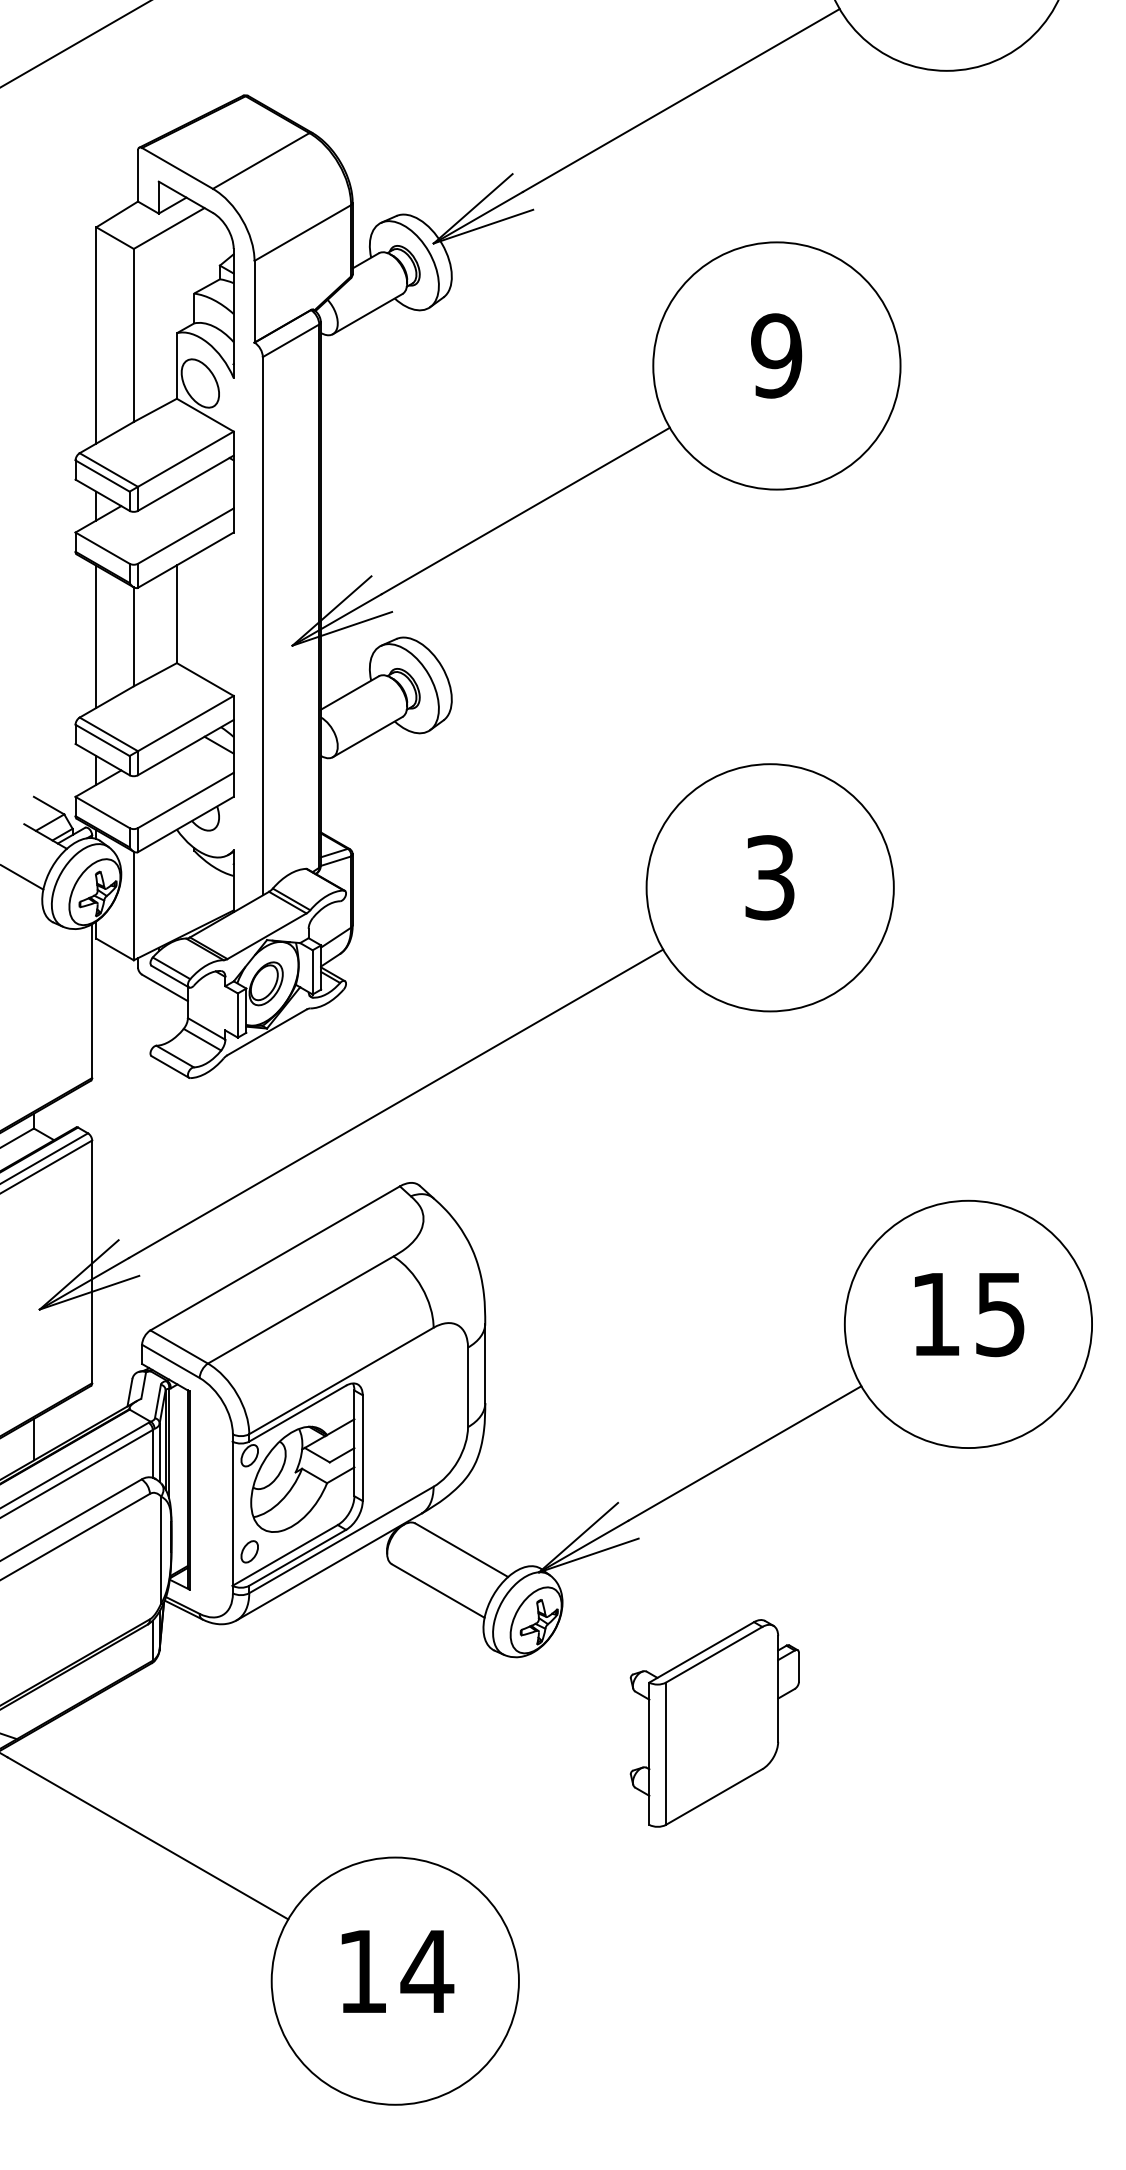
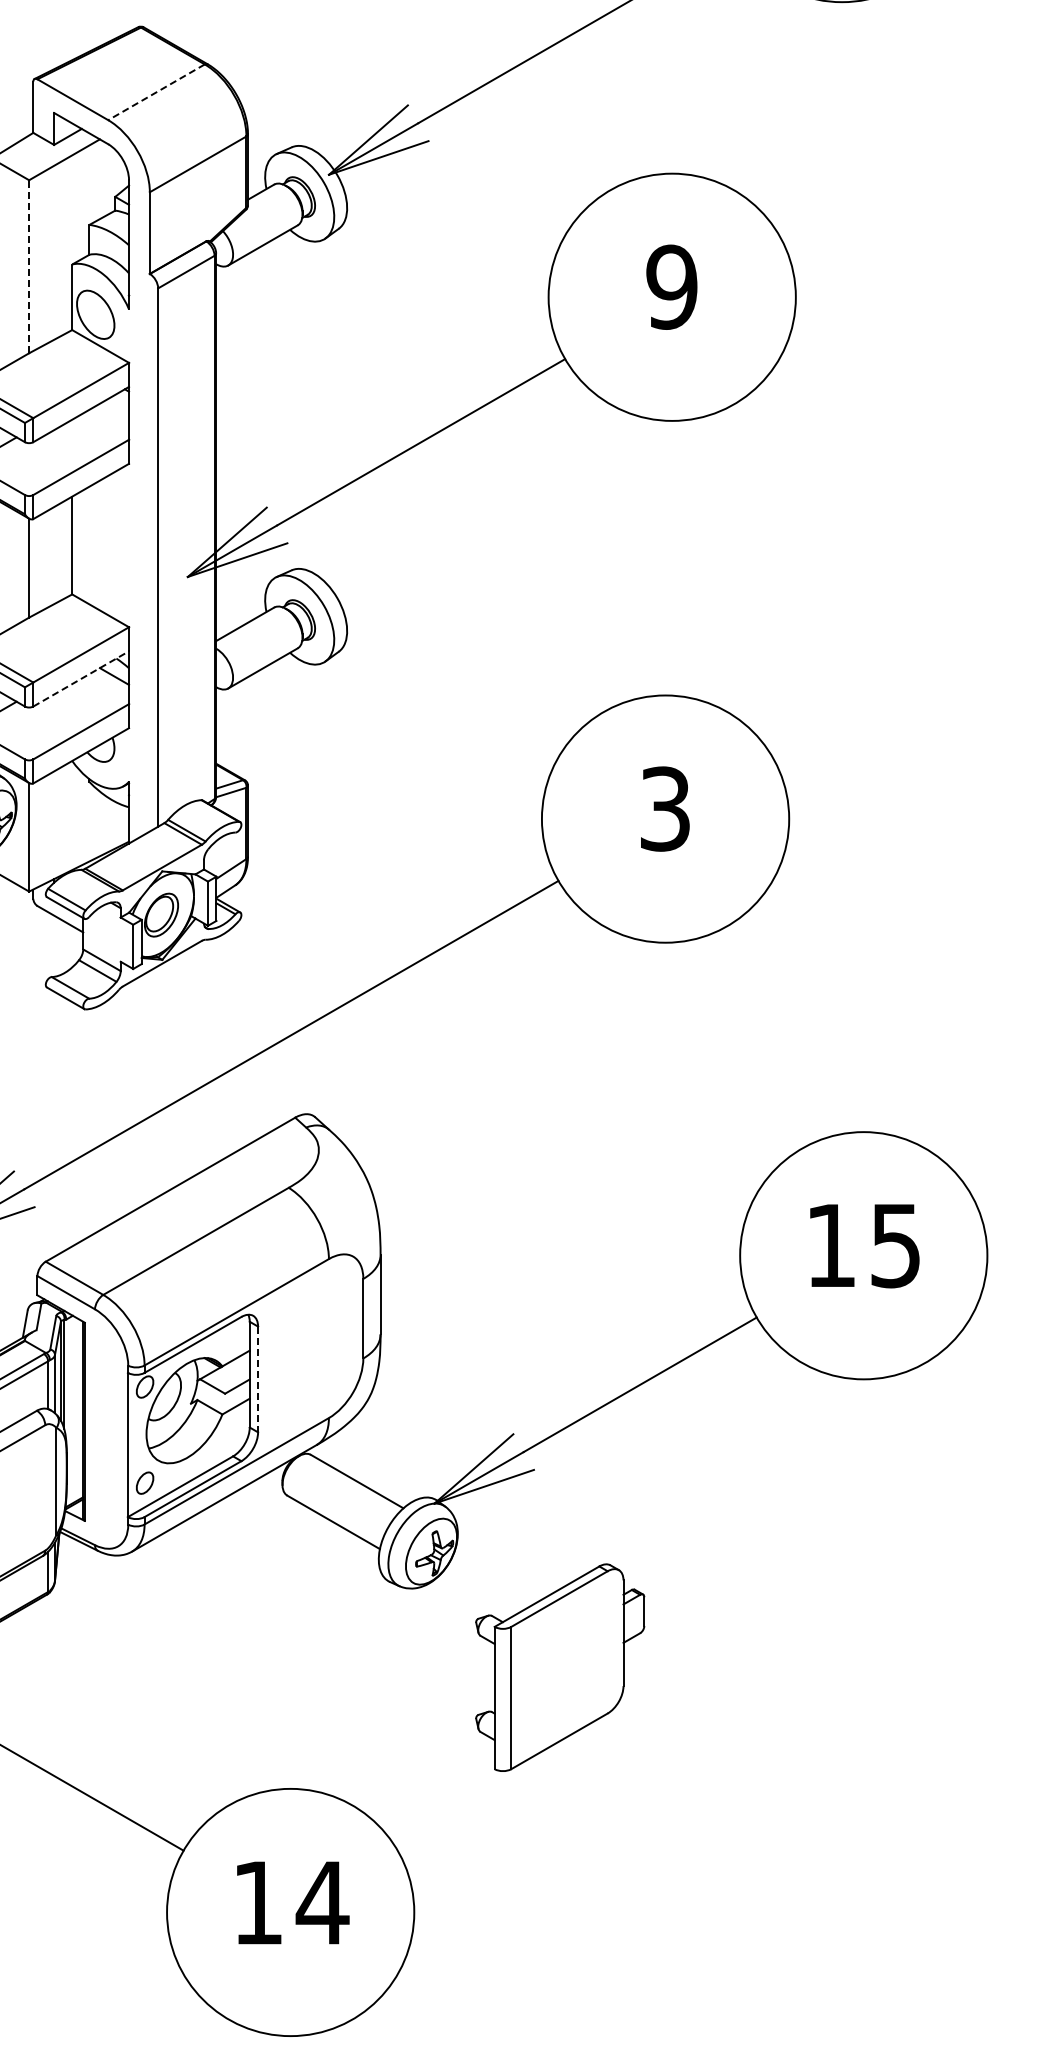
line: (261, 161) -> (156, 92), solid -> dashed
line: (133, 335) -> (28, 266), solid -> dashed
line: (186, 747) -> (81, 678), solid -> dashed
line: (362, 1448) -> (257, 1379), solid -> dashed
part: (714, 1723) -> (559, 1667), moved

